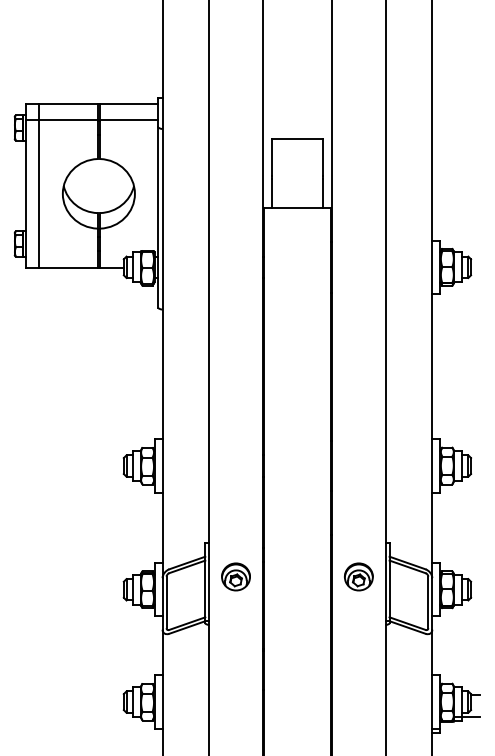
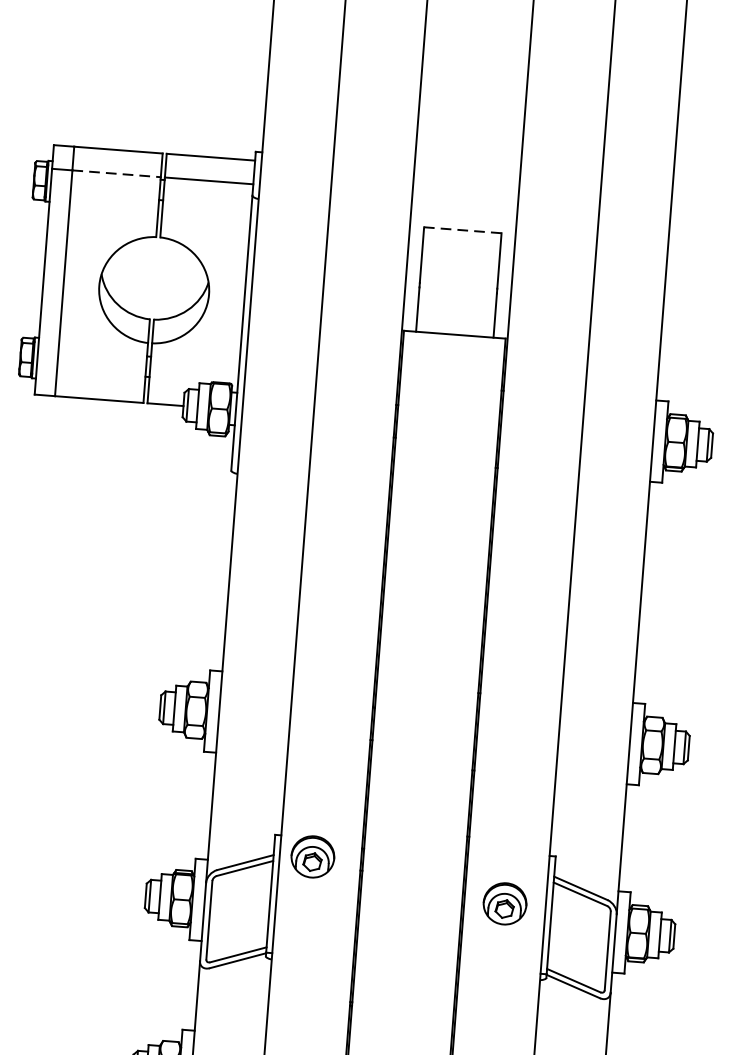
line: (69, 119) -> (118, 173), solid -> dashed
line: (296, 139) -> (461, 230), solid -> dashed
part: (235, 576) -> (312, 856), moved

